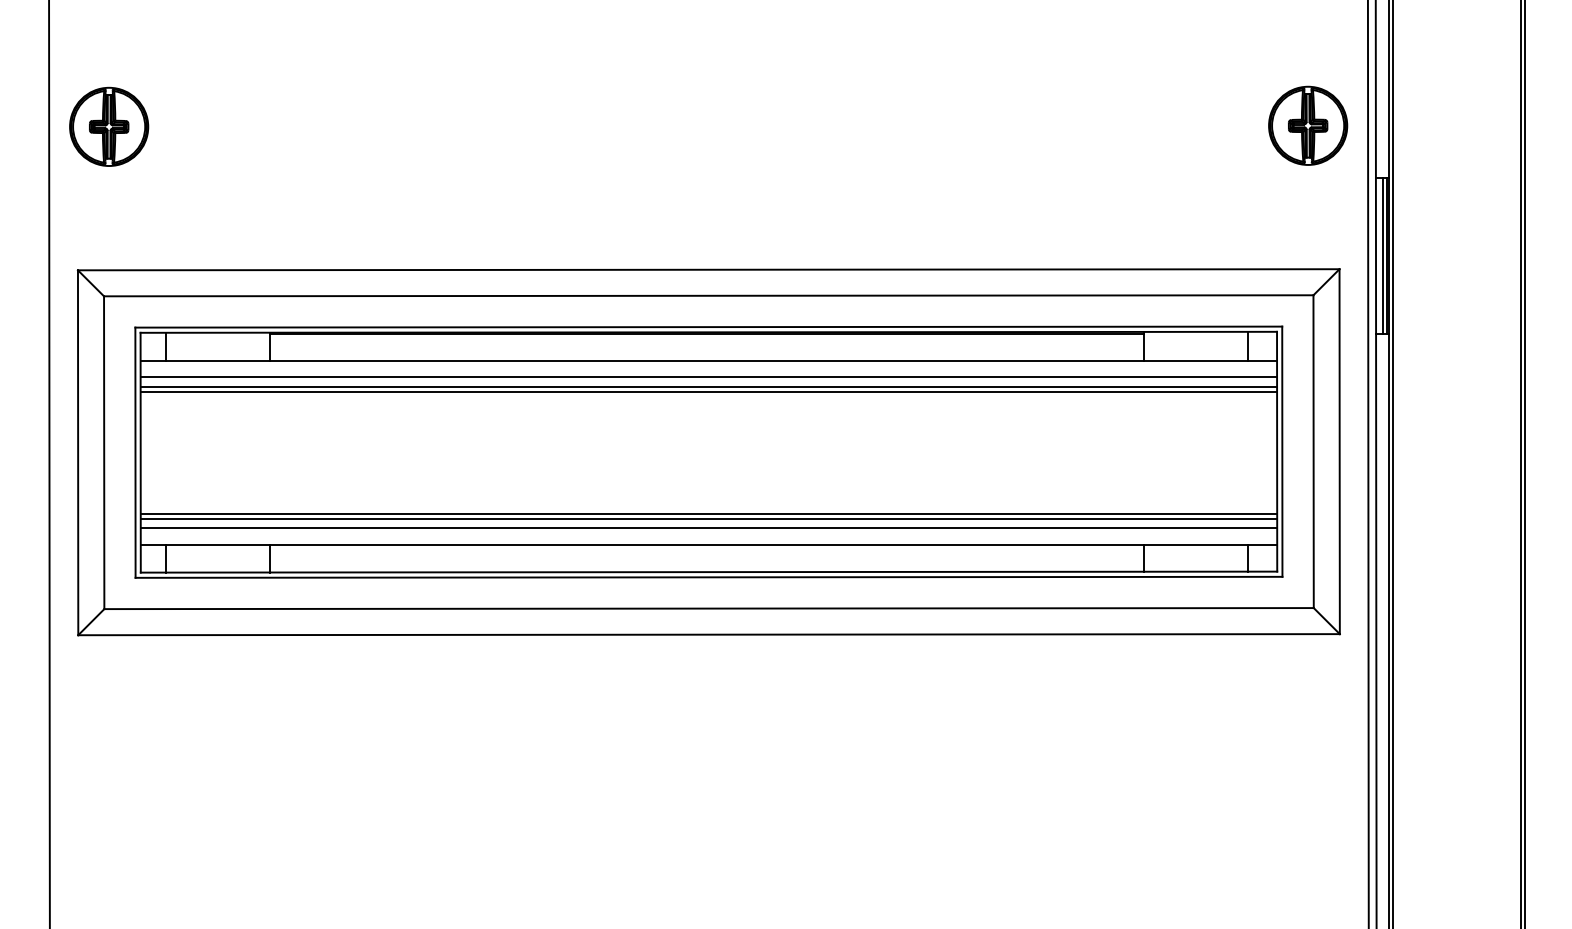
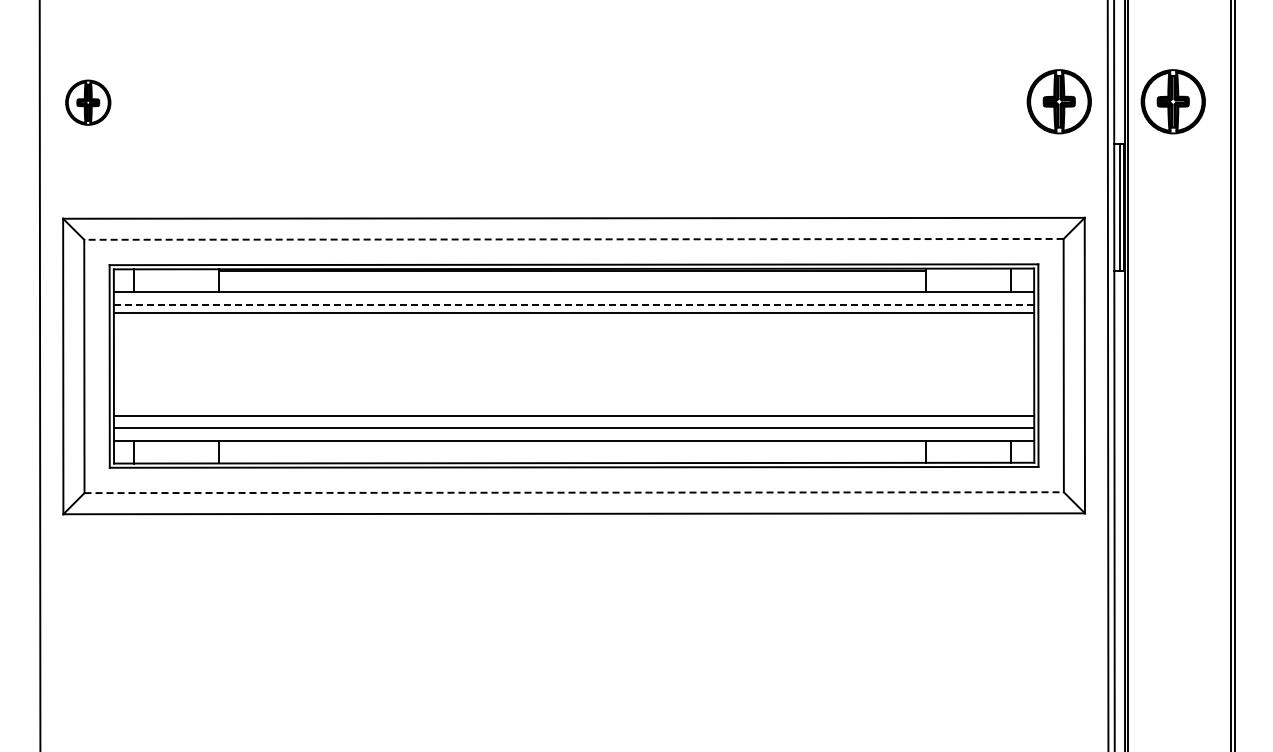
part: (1447, 125) -> (1172, 101), added
part: (108, 126) -> (87, 102), size x0.7
line: (708, 295) -> (573, 239), solid -> dashed
line: (708, 377) -> (573, 305), solid -> dashed
line: (708, 392) -> (573, 317), removed
line: (708, 519) -> (573, 420), removed
line: (709, 608) -> (574, 492), solid -> dashed

